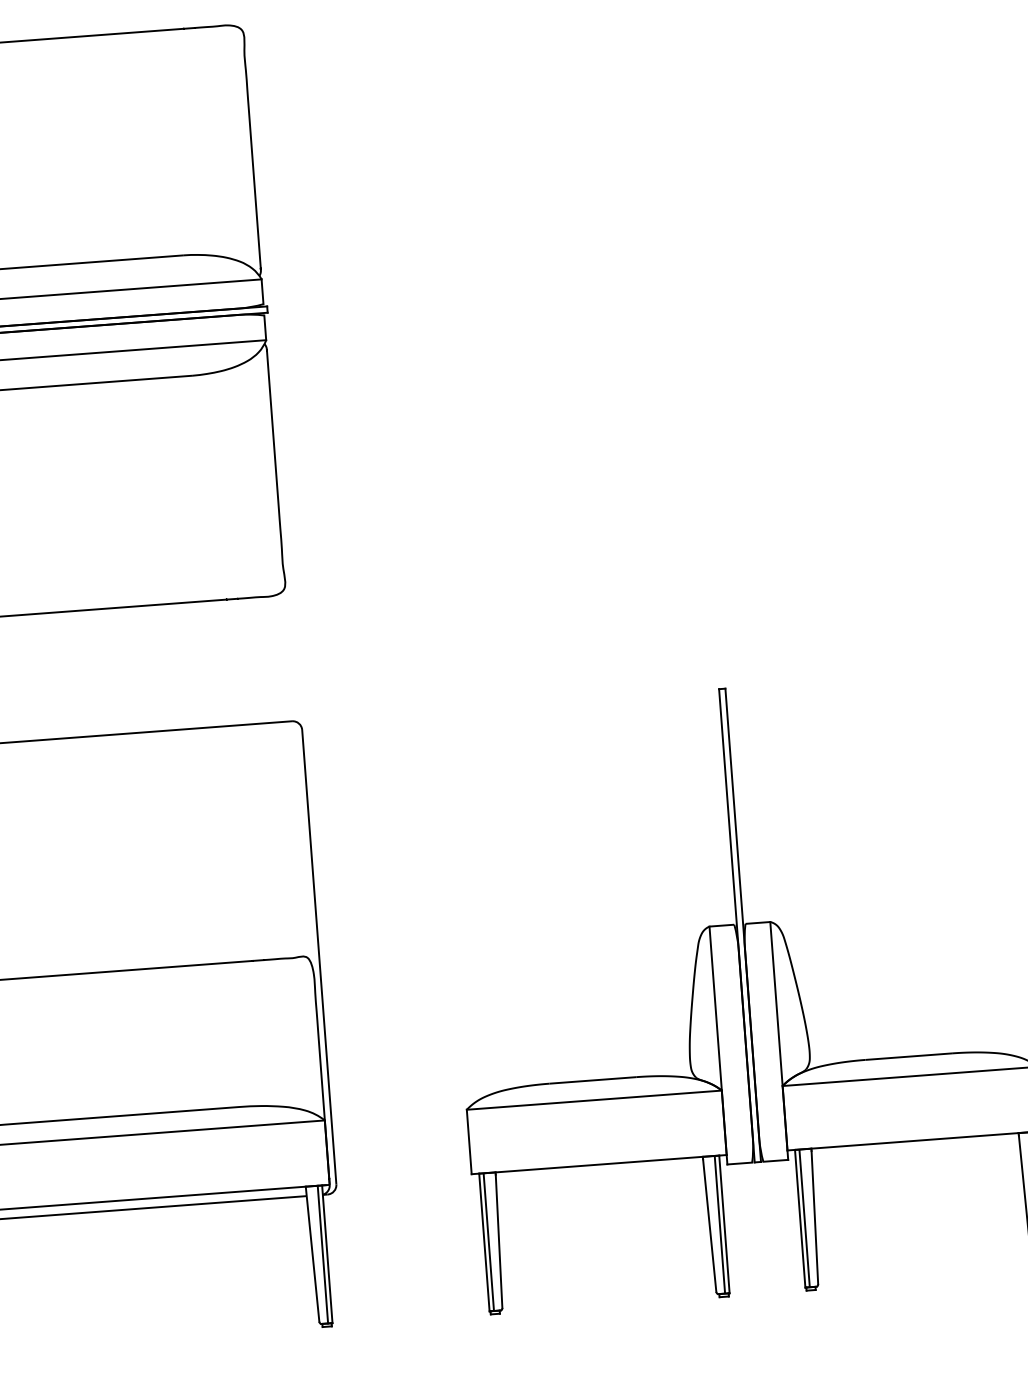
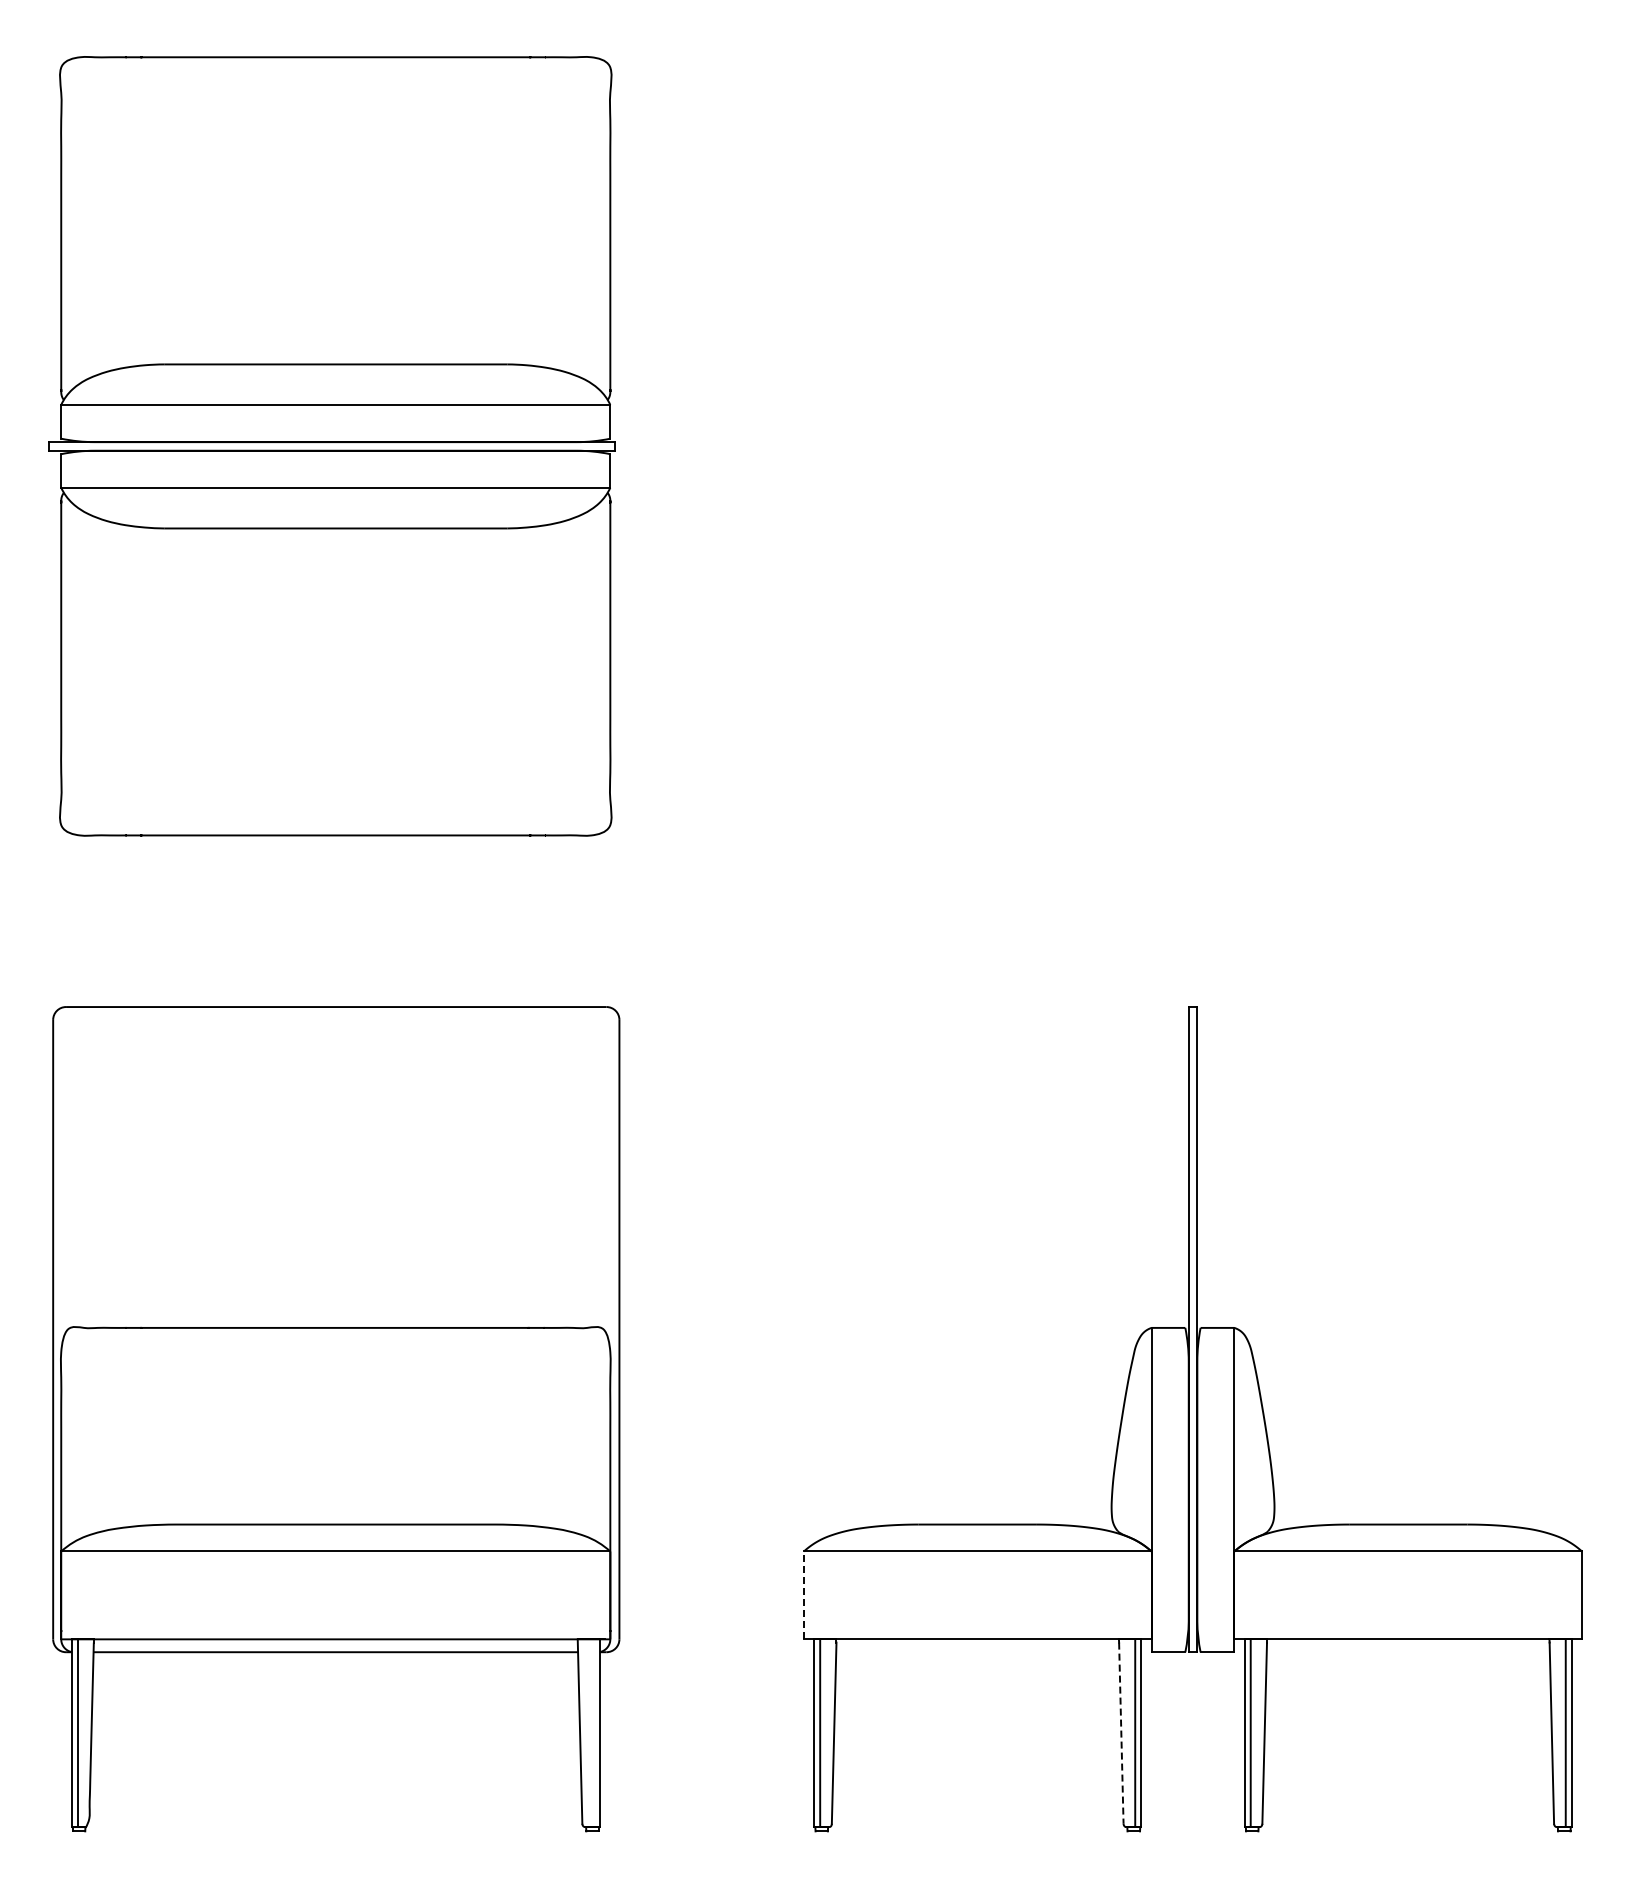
line: (468, 1142) -> (803, 1595), solid -> dashed
line: (709, 1225) -> (1121, 1733), solid -> dashed
line: (323, 1254) -> (594, 1733), removed

